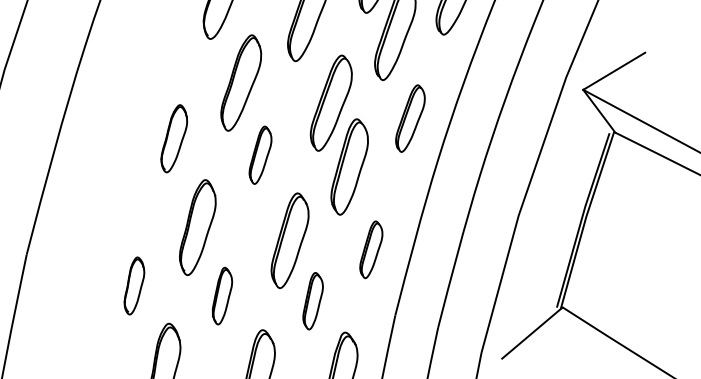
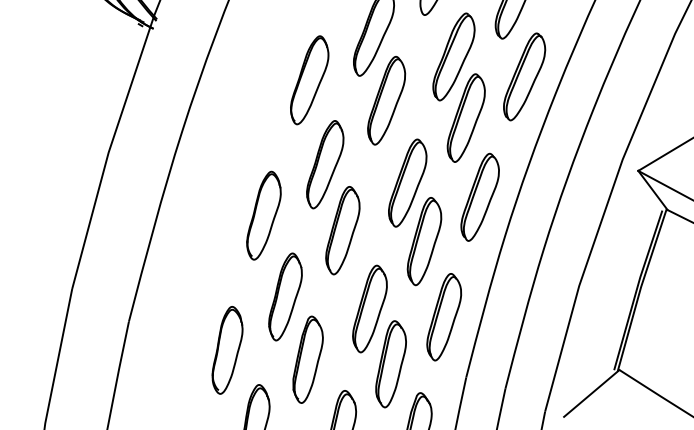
part: (409, 117) -> (479, 196), size x1.43
part: (173, 138) -> (263, 215), size x1.43
part: (260, 154) -> (342, 230), size x1.67
part: (371, 250) -> (444, 317), size x1.67
part: (134, 286) -> (227, 350), size x1.67
part: (221, 295) -> (307, 359), size x1.67
part: (312, 301) -> (390, 364), size x1.67

